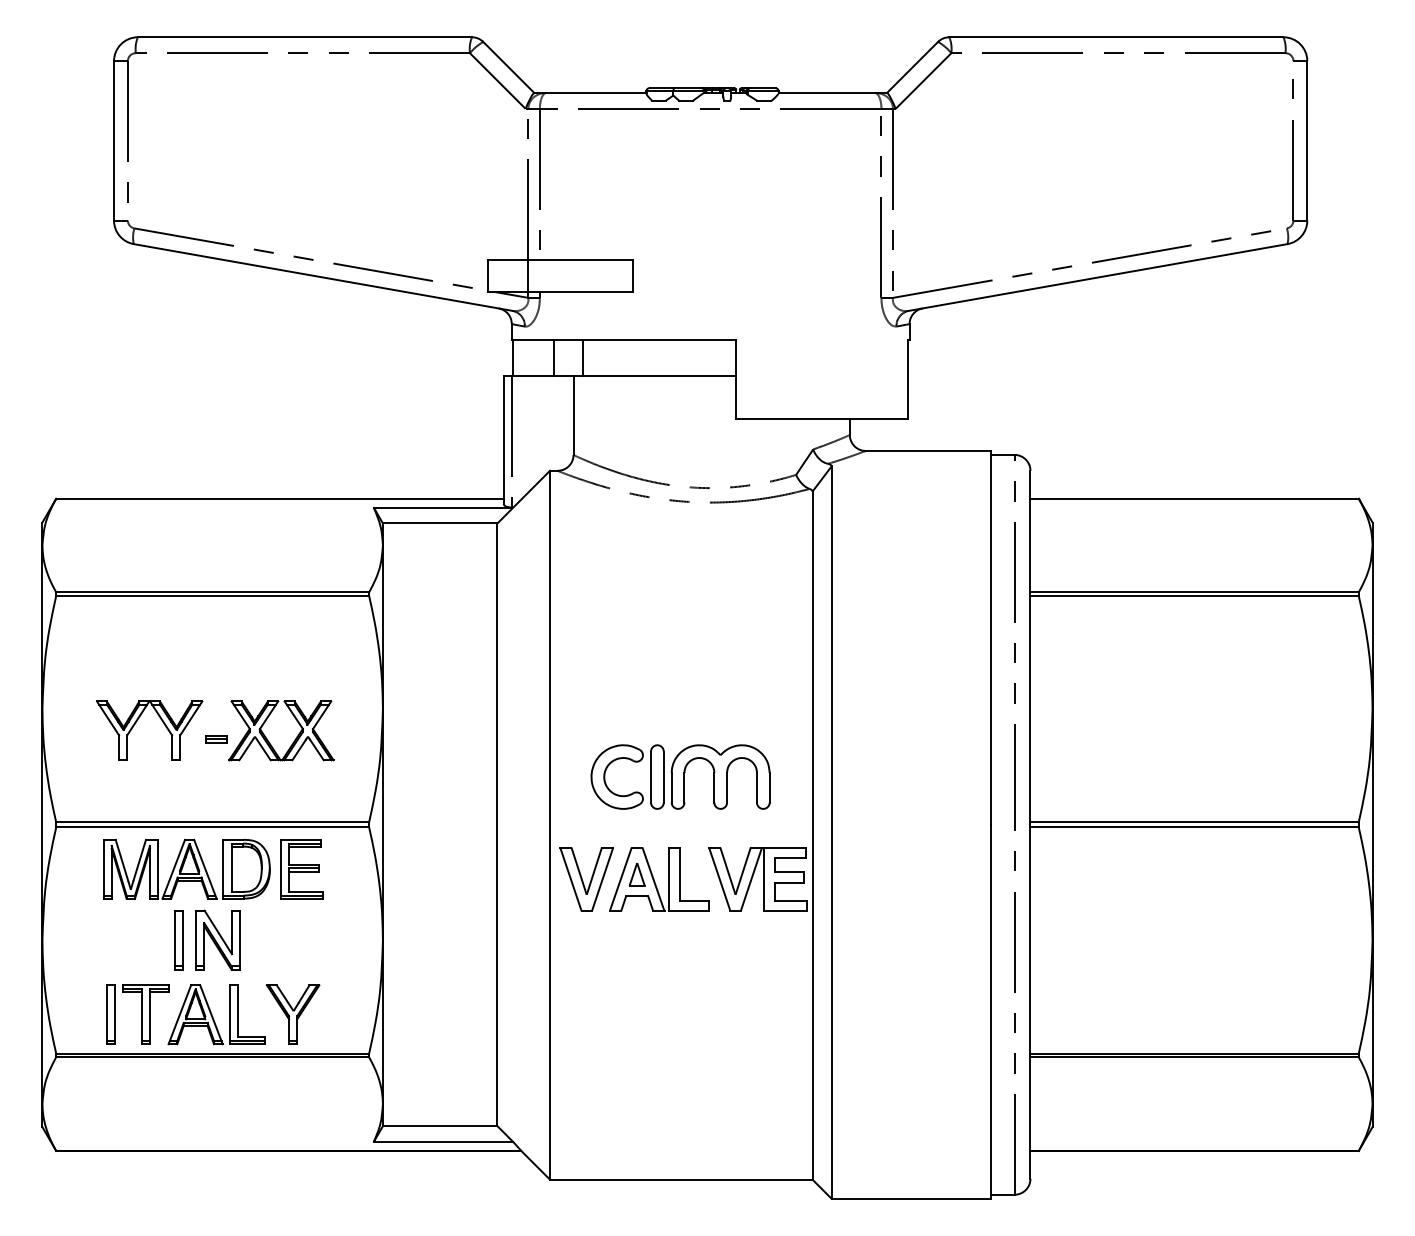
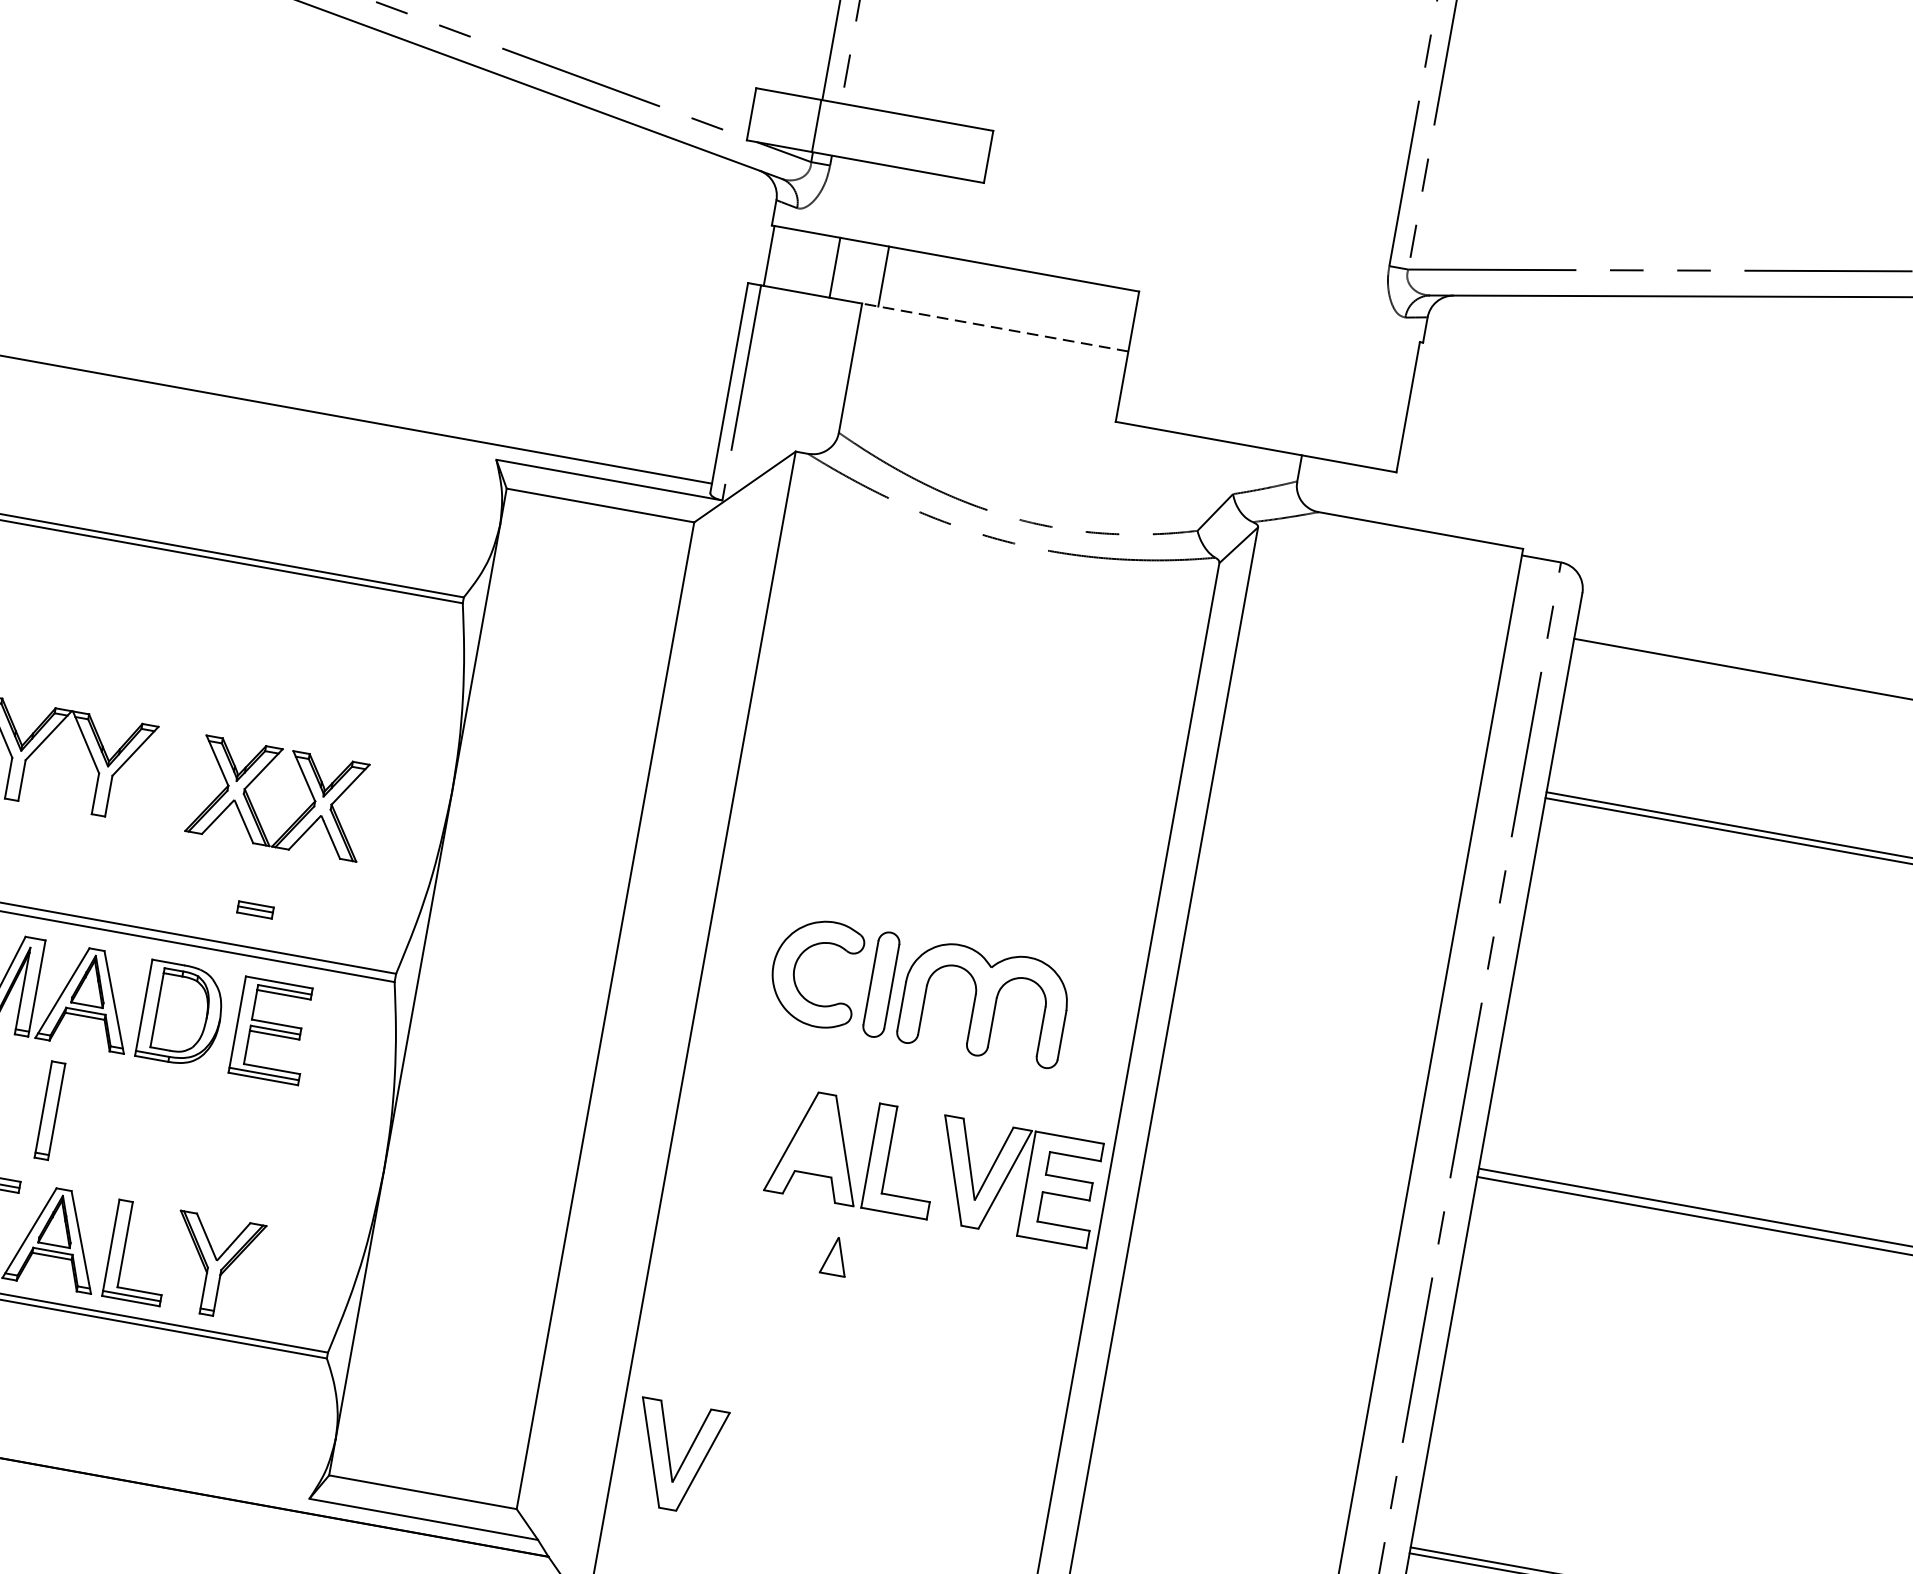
line: (654, 376) -> (994, 328), solid -> dashed
part: (216, 739) -> (256, 910), moved
part: (636, 874) -> (834, 1255), moved
part: (586, 879) -> (676, 1457), moved
part: (217, 939) -> (113, 1121), removed

